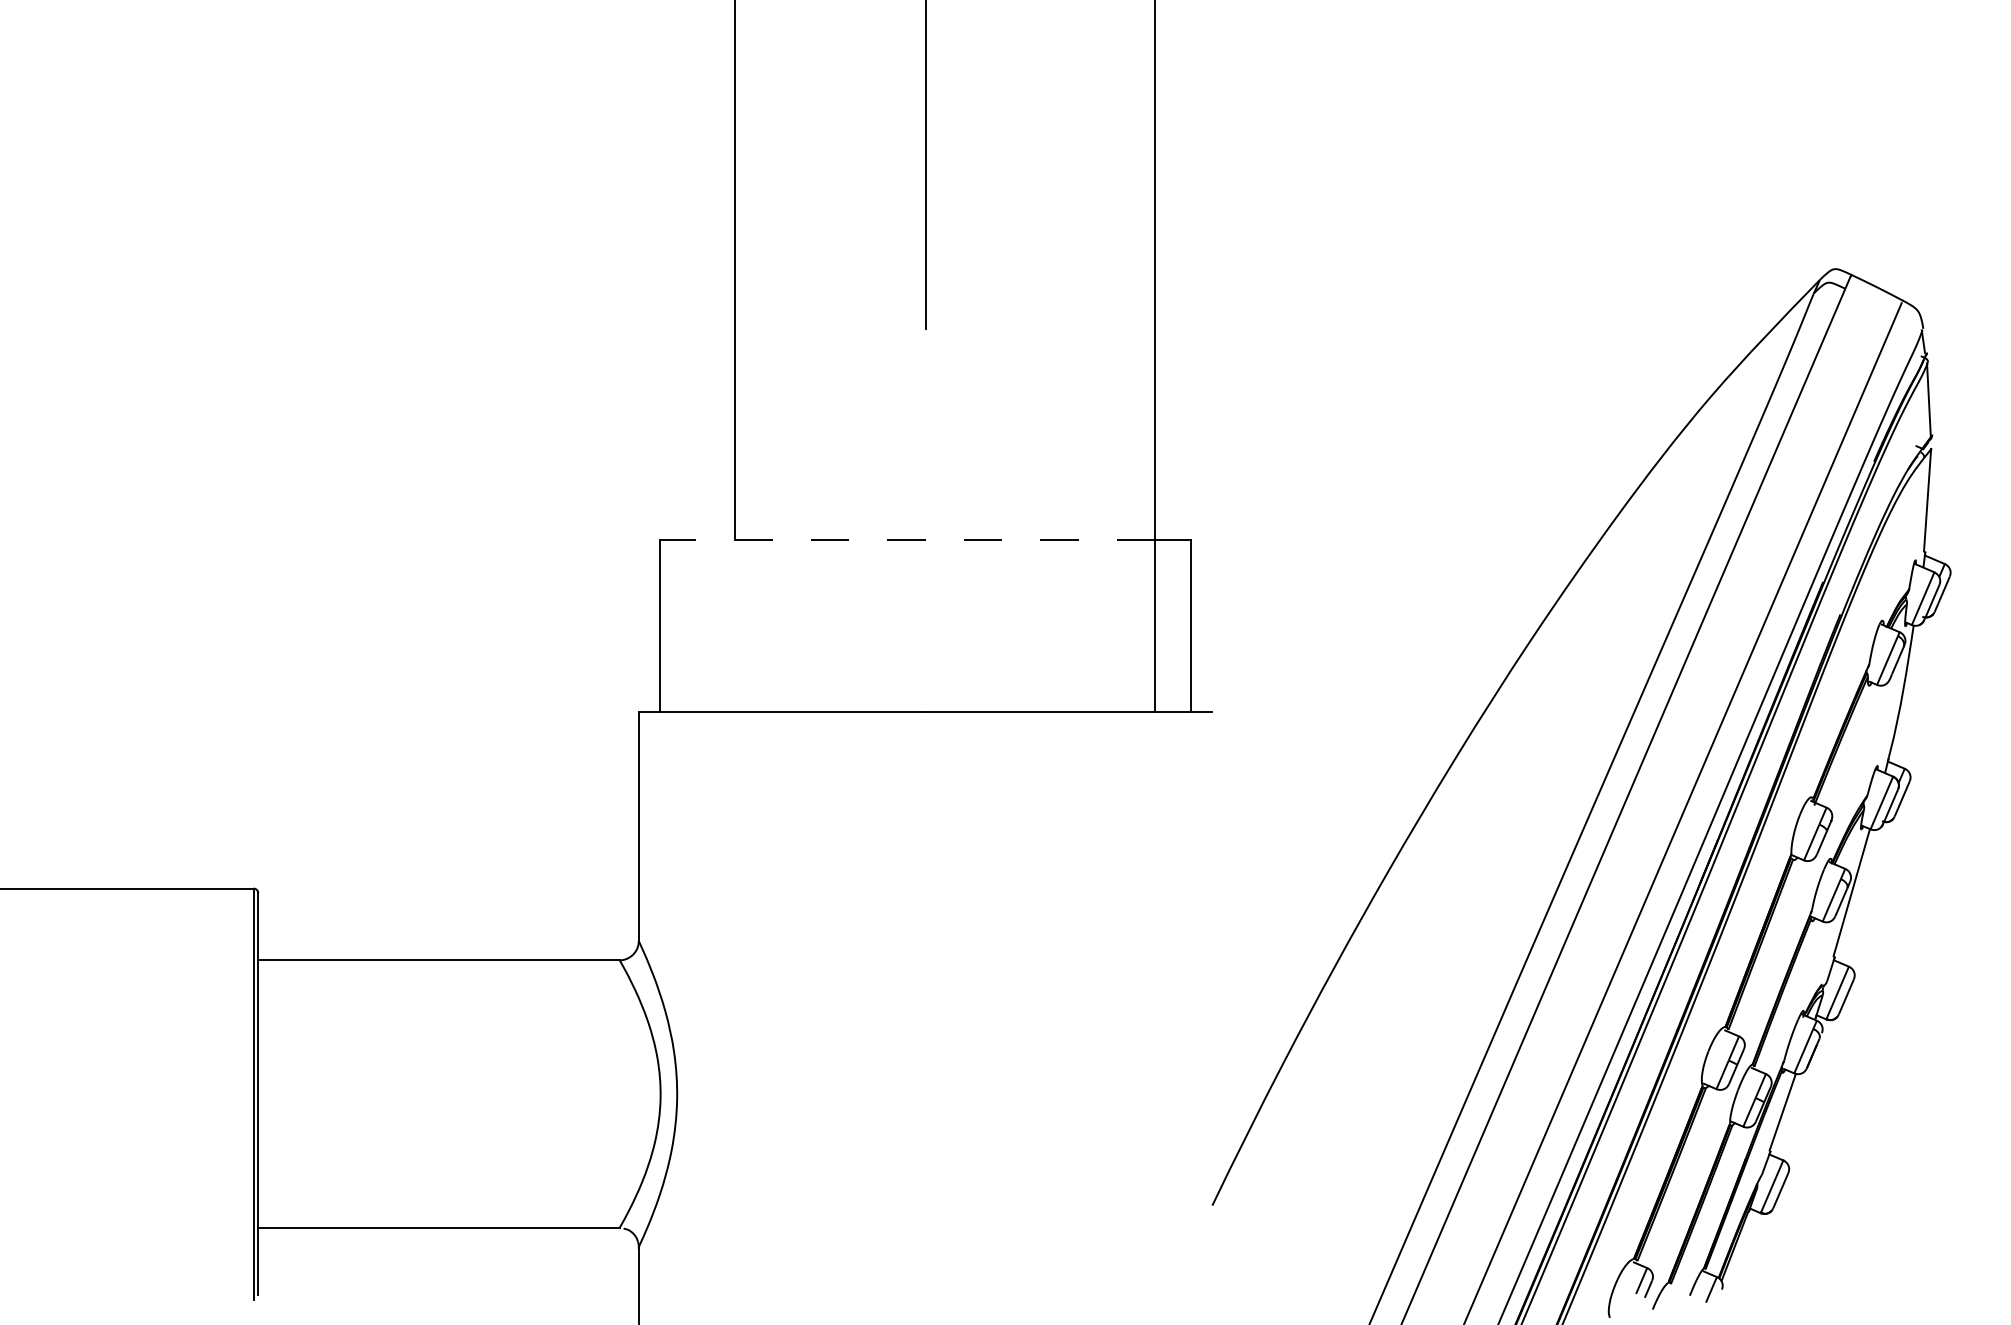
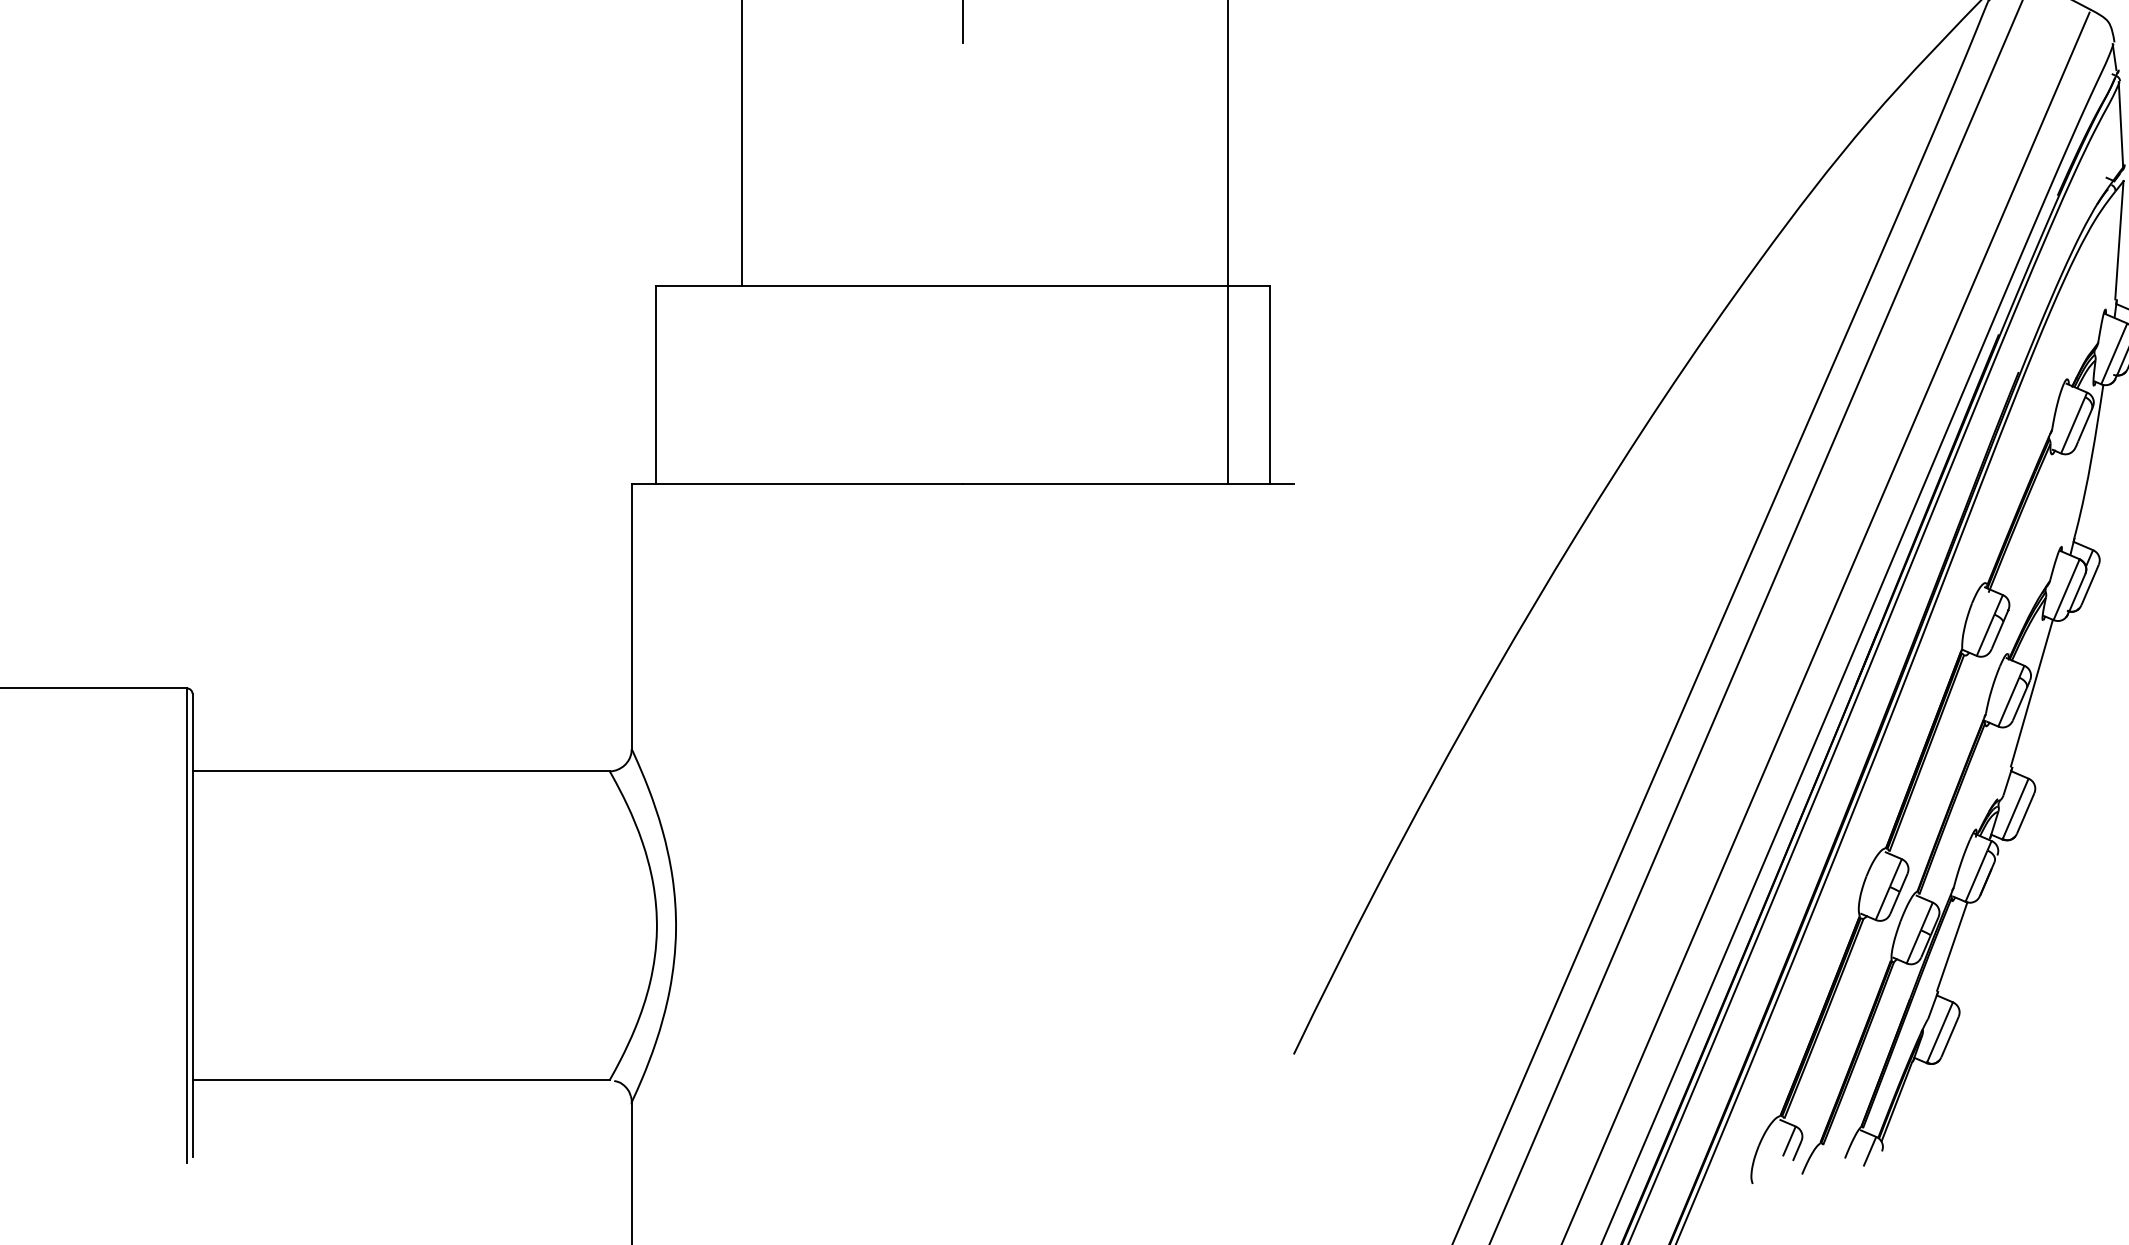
line: (907, 539) -> (941, 285), dashed -> solid

